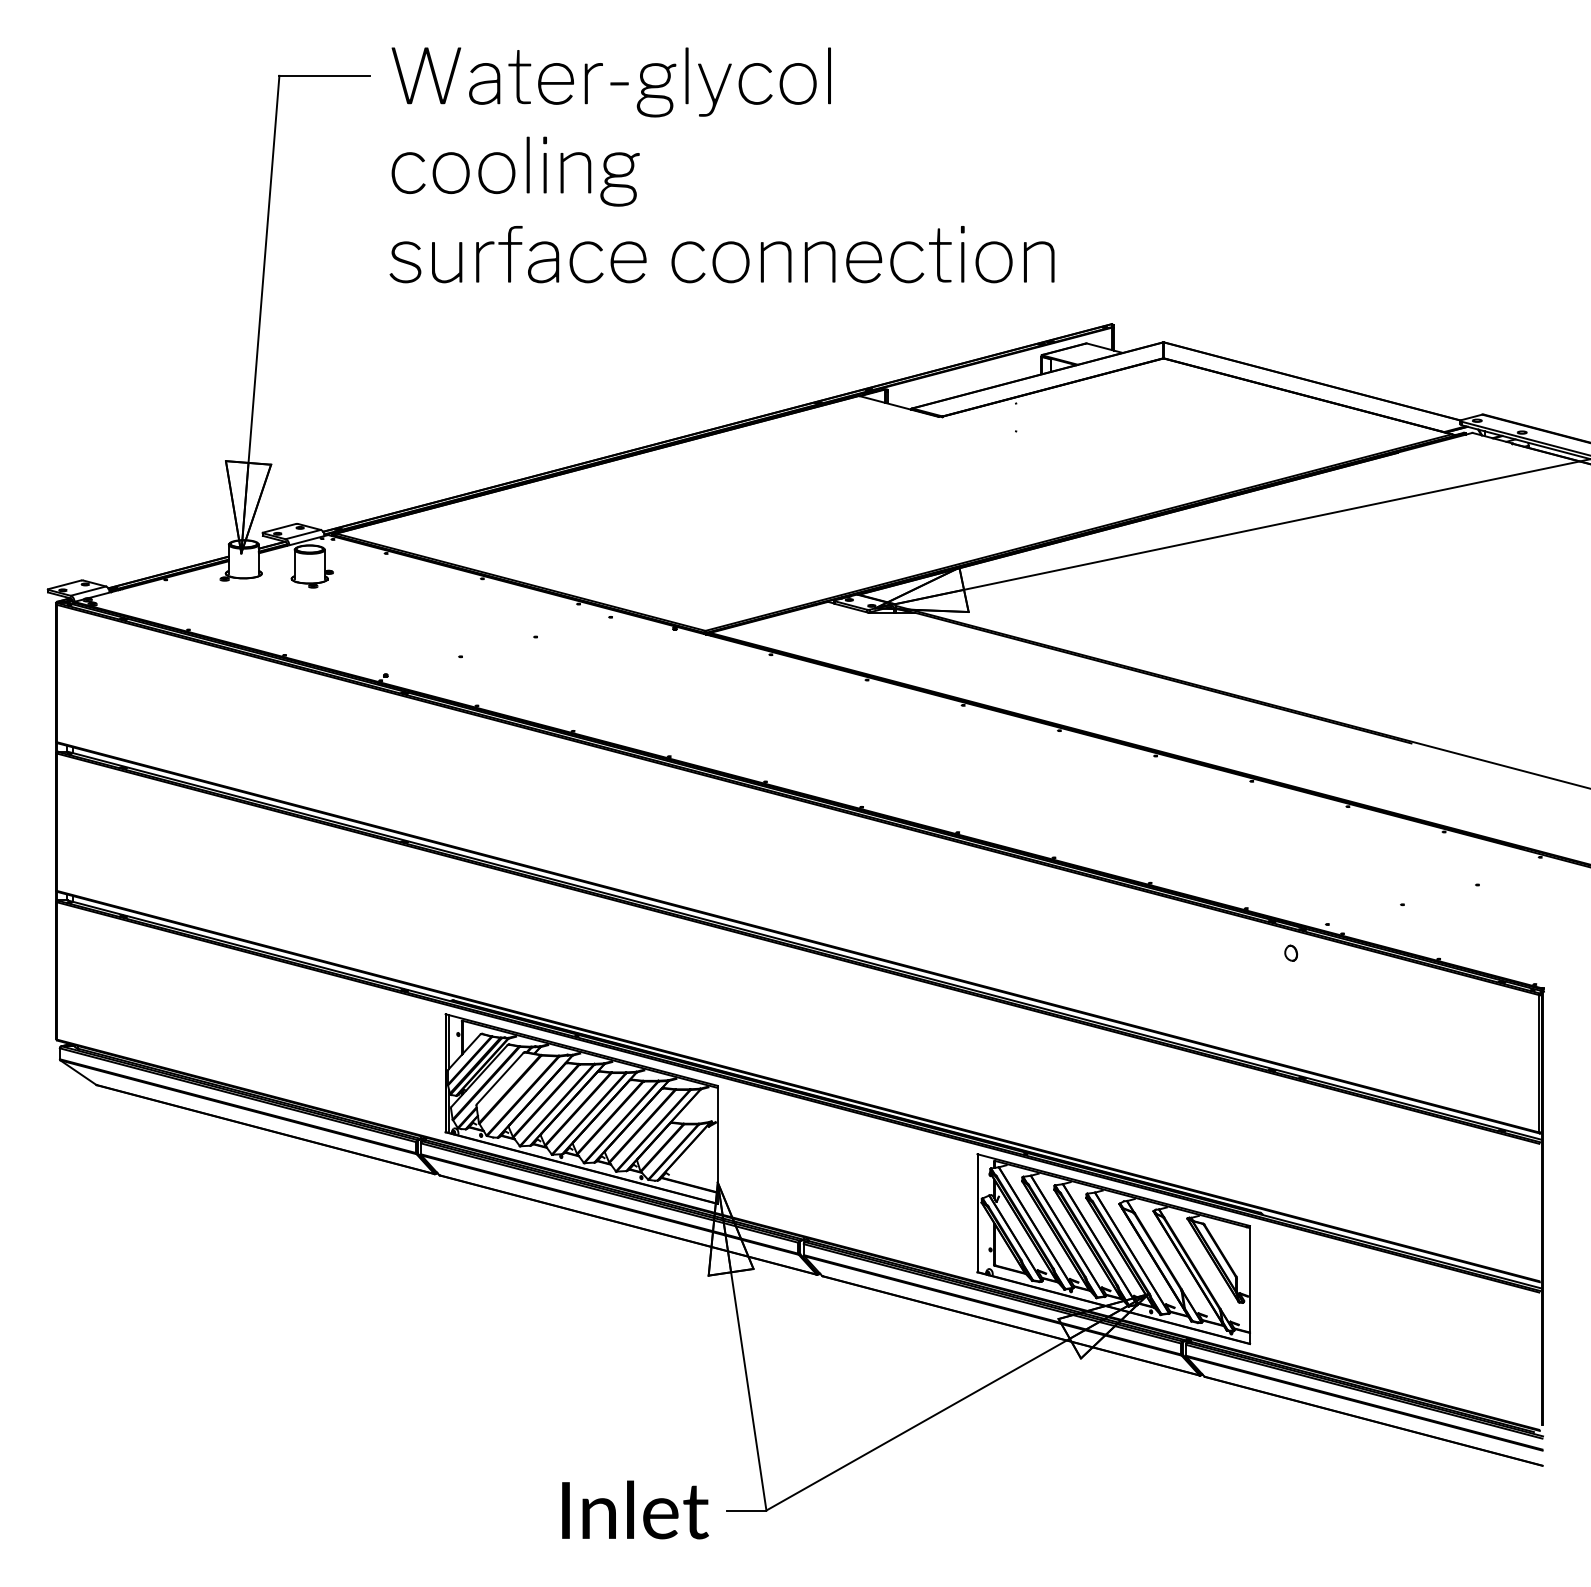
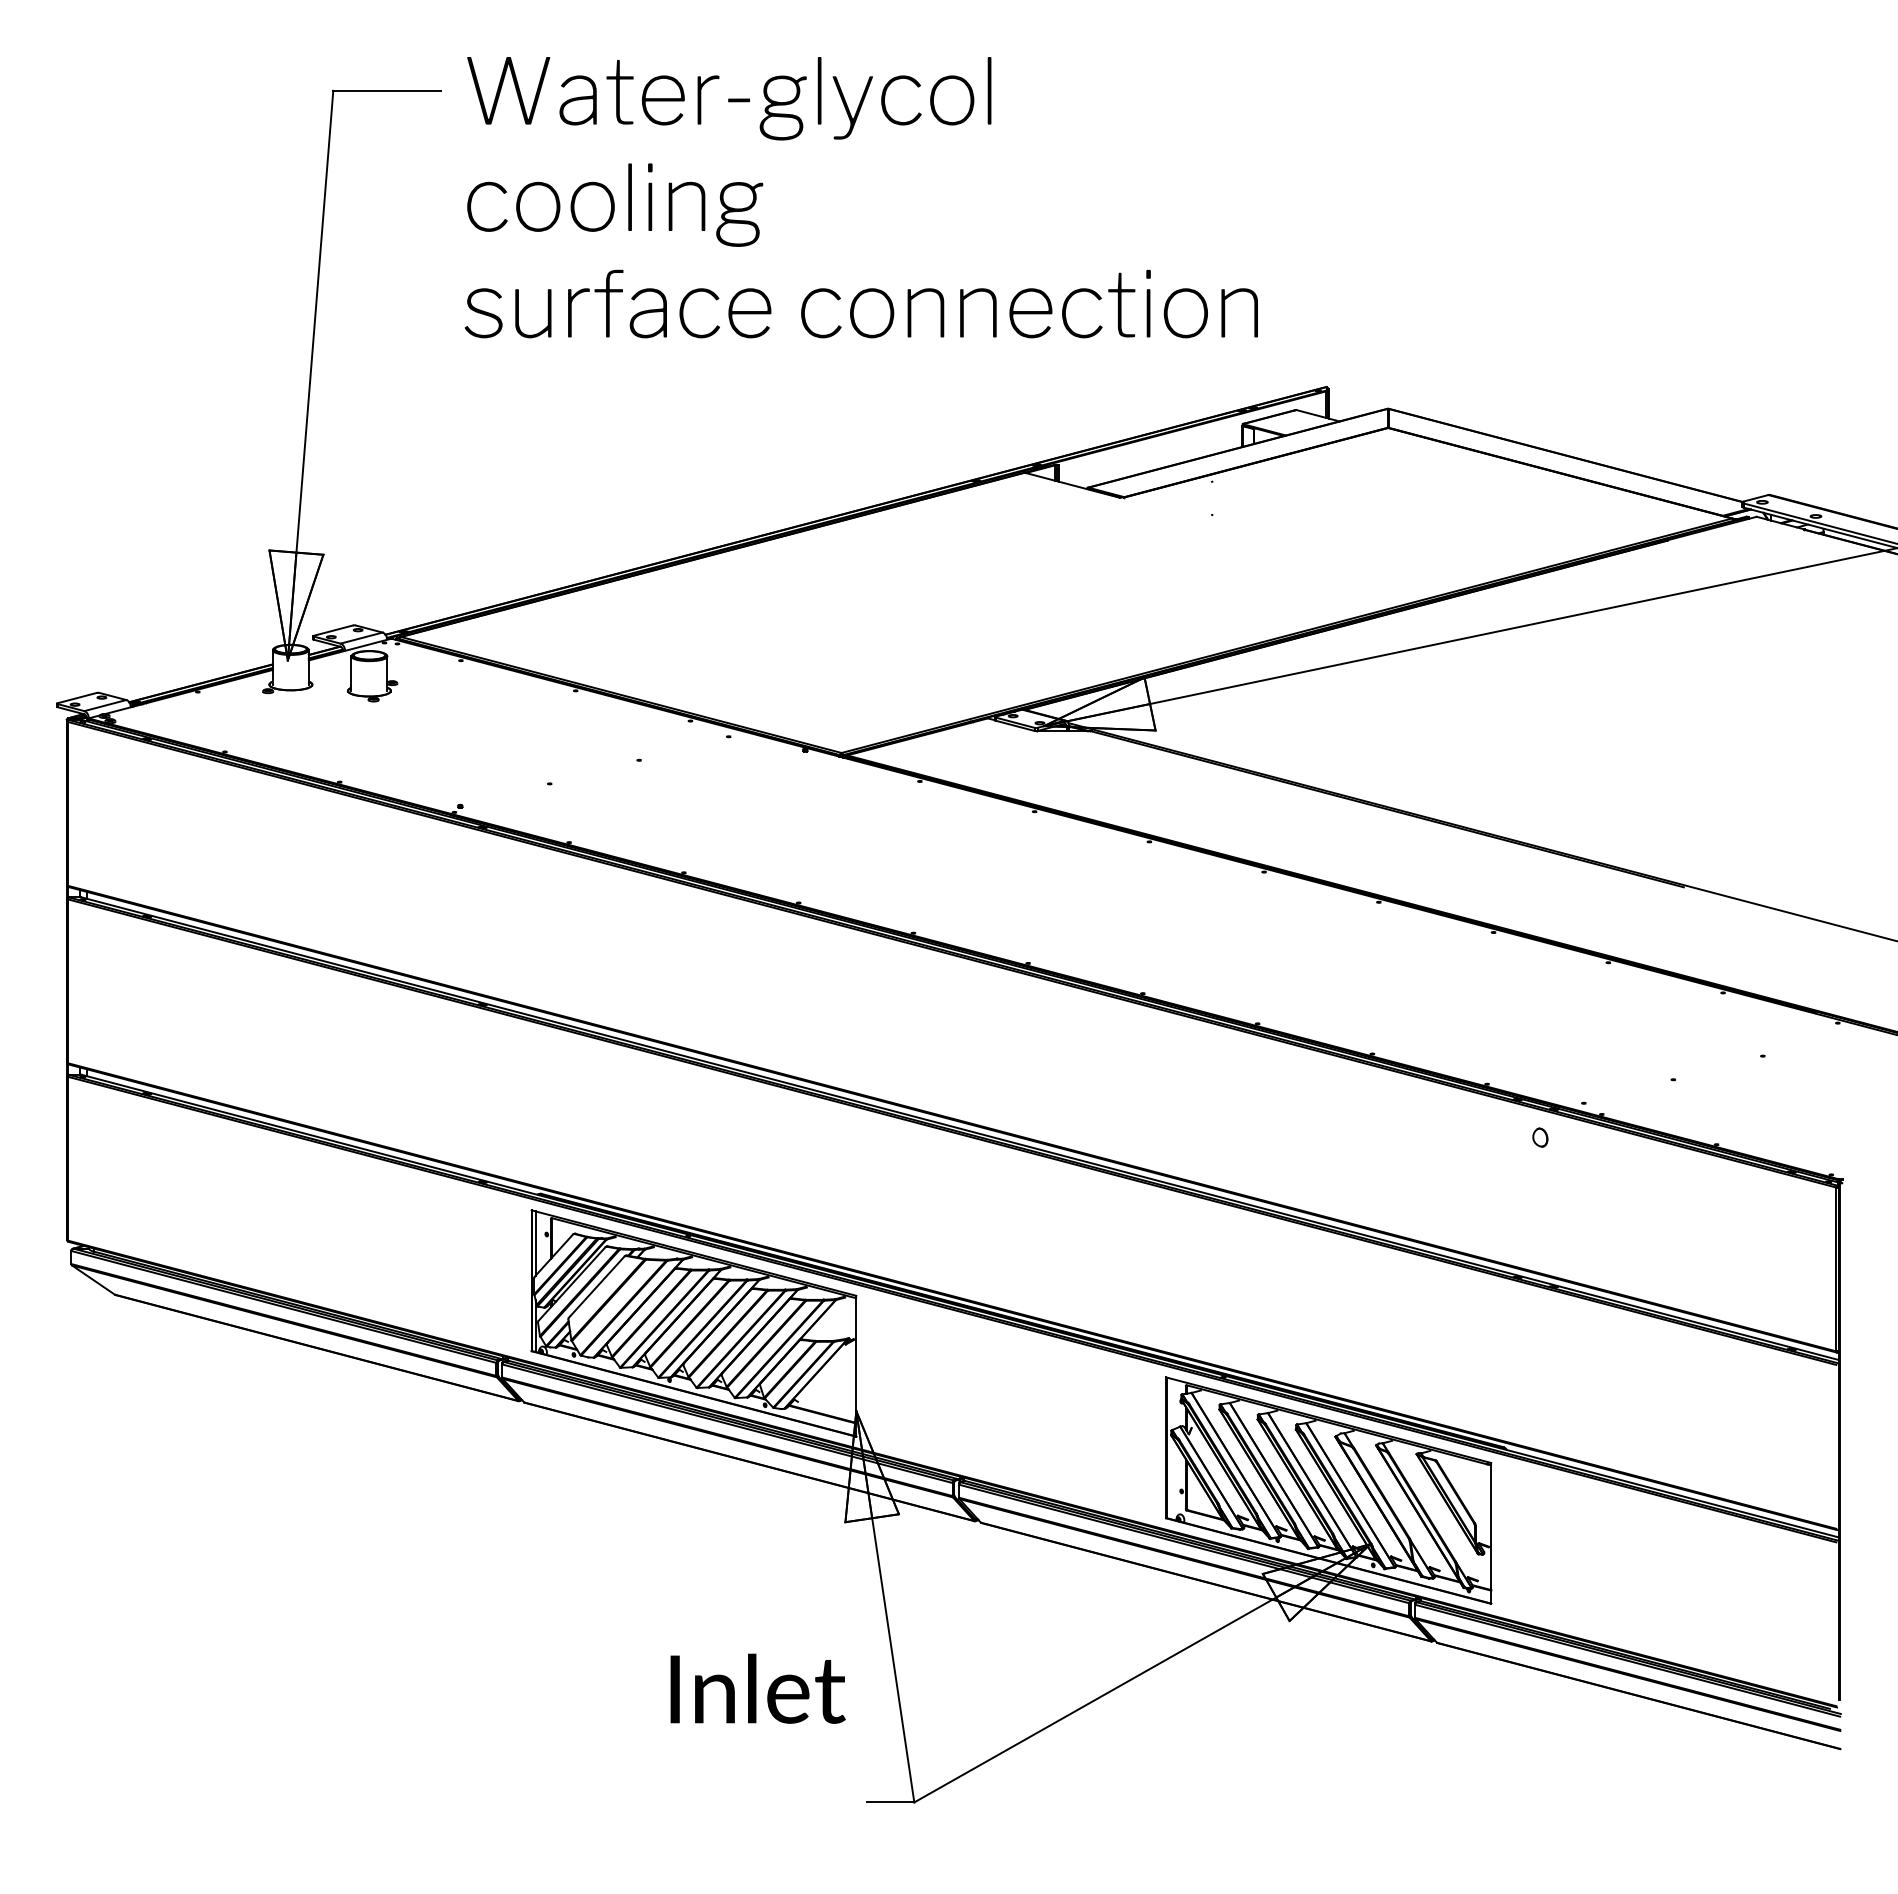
text: (634, 1509) -> (757, 1688), moved

